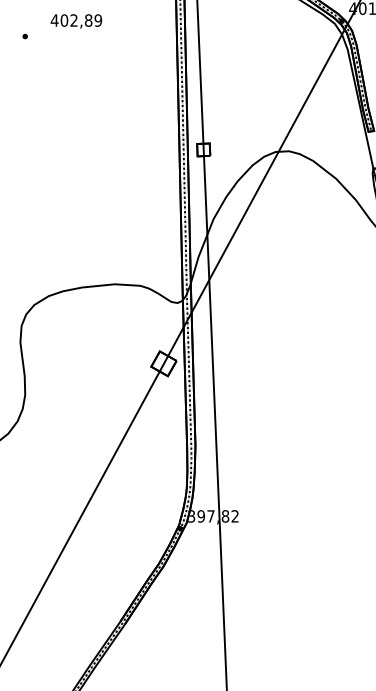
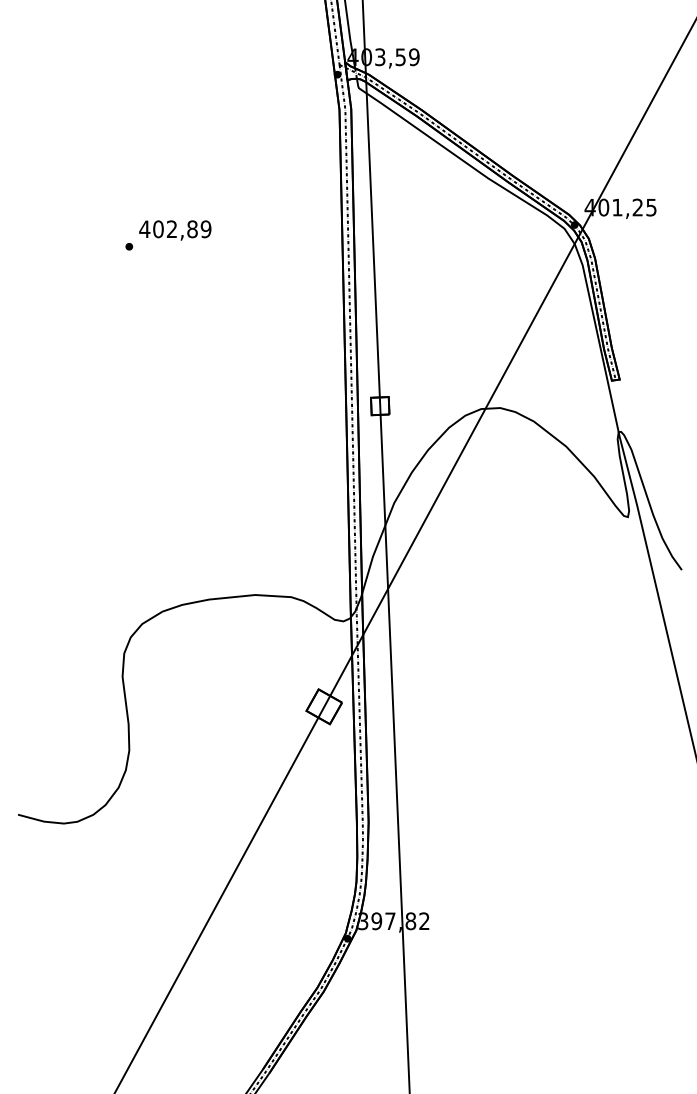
text: (76, 21) -> (175, 230), moved

